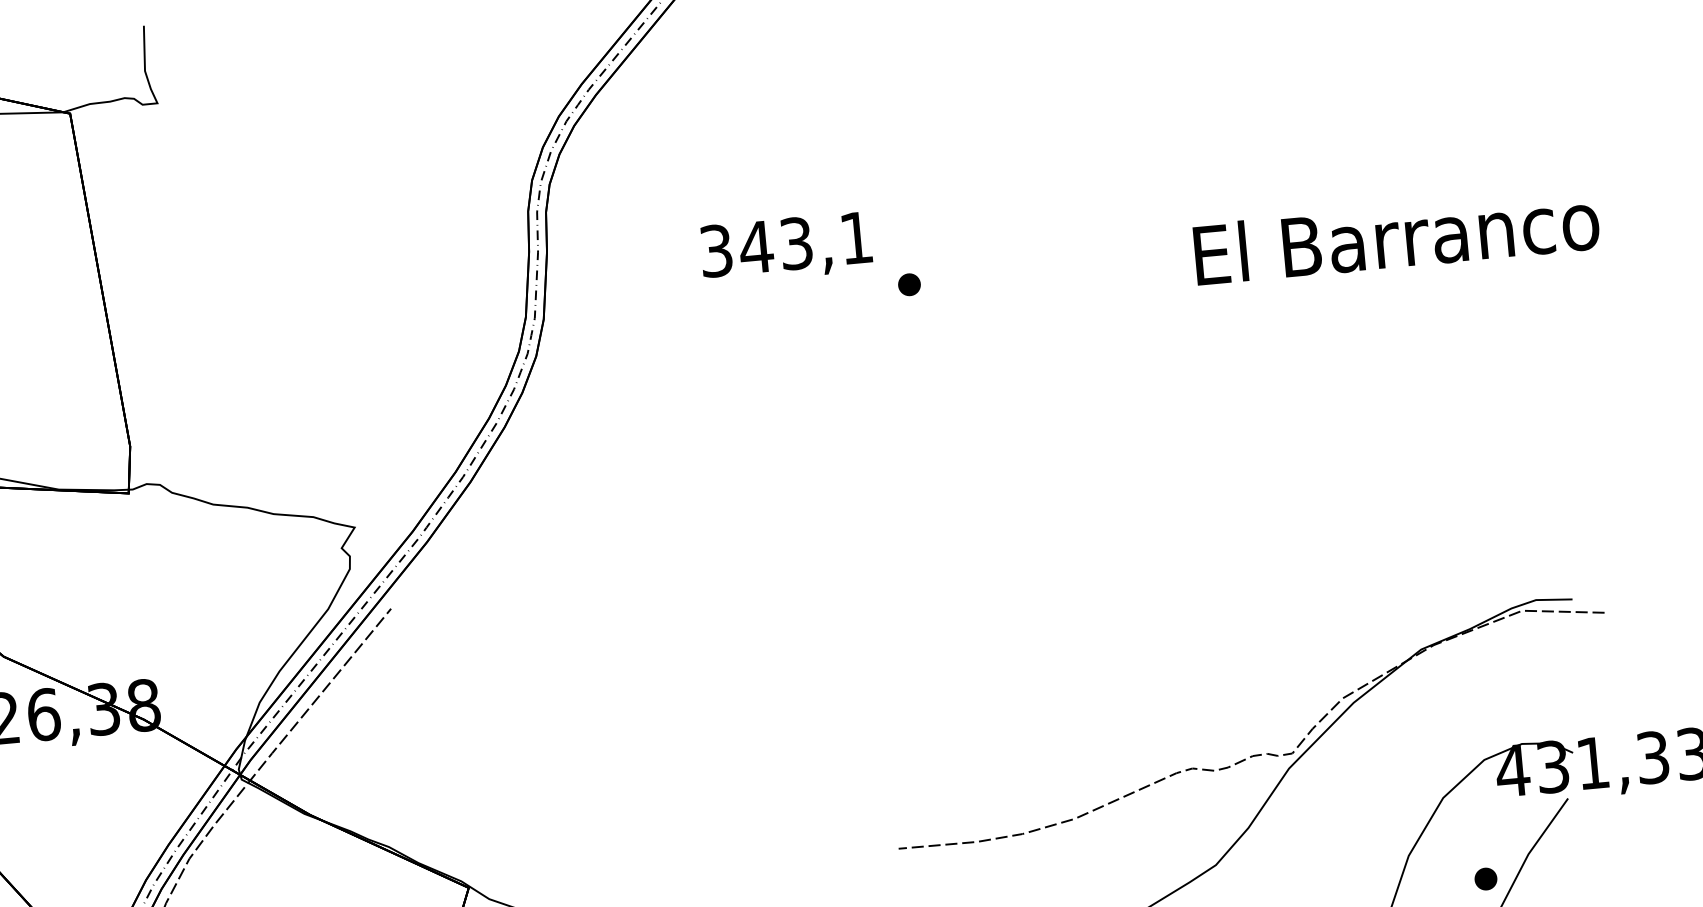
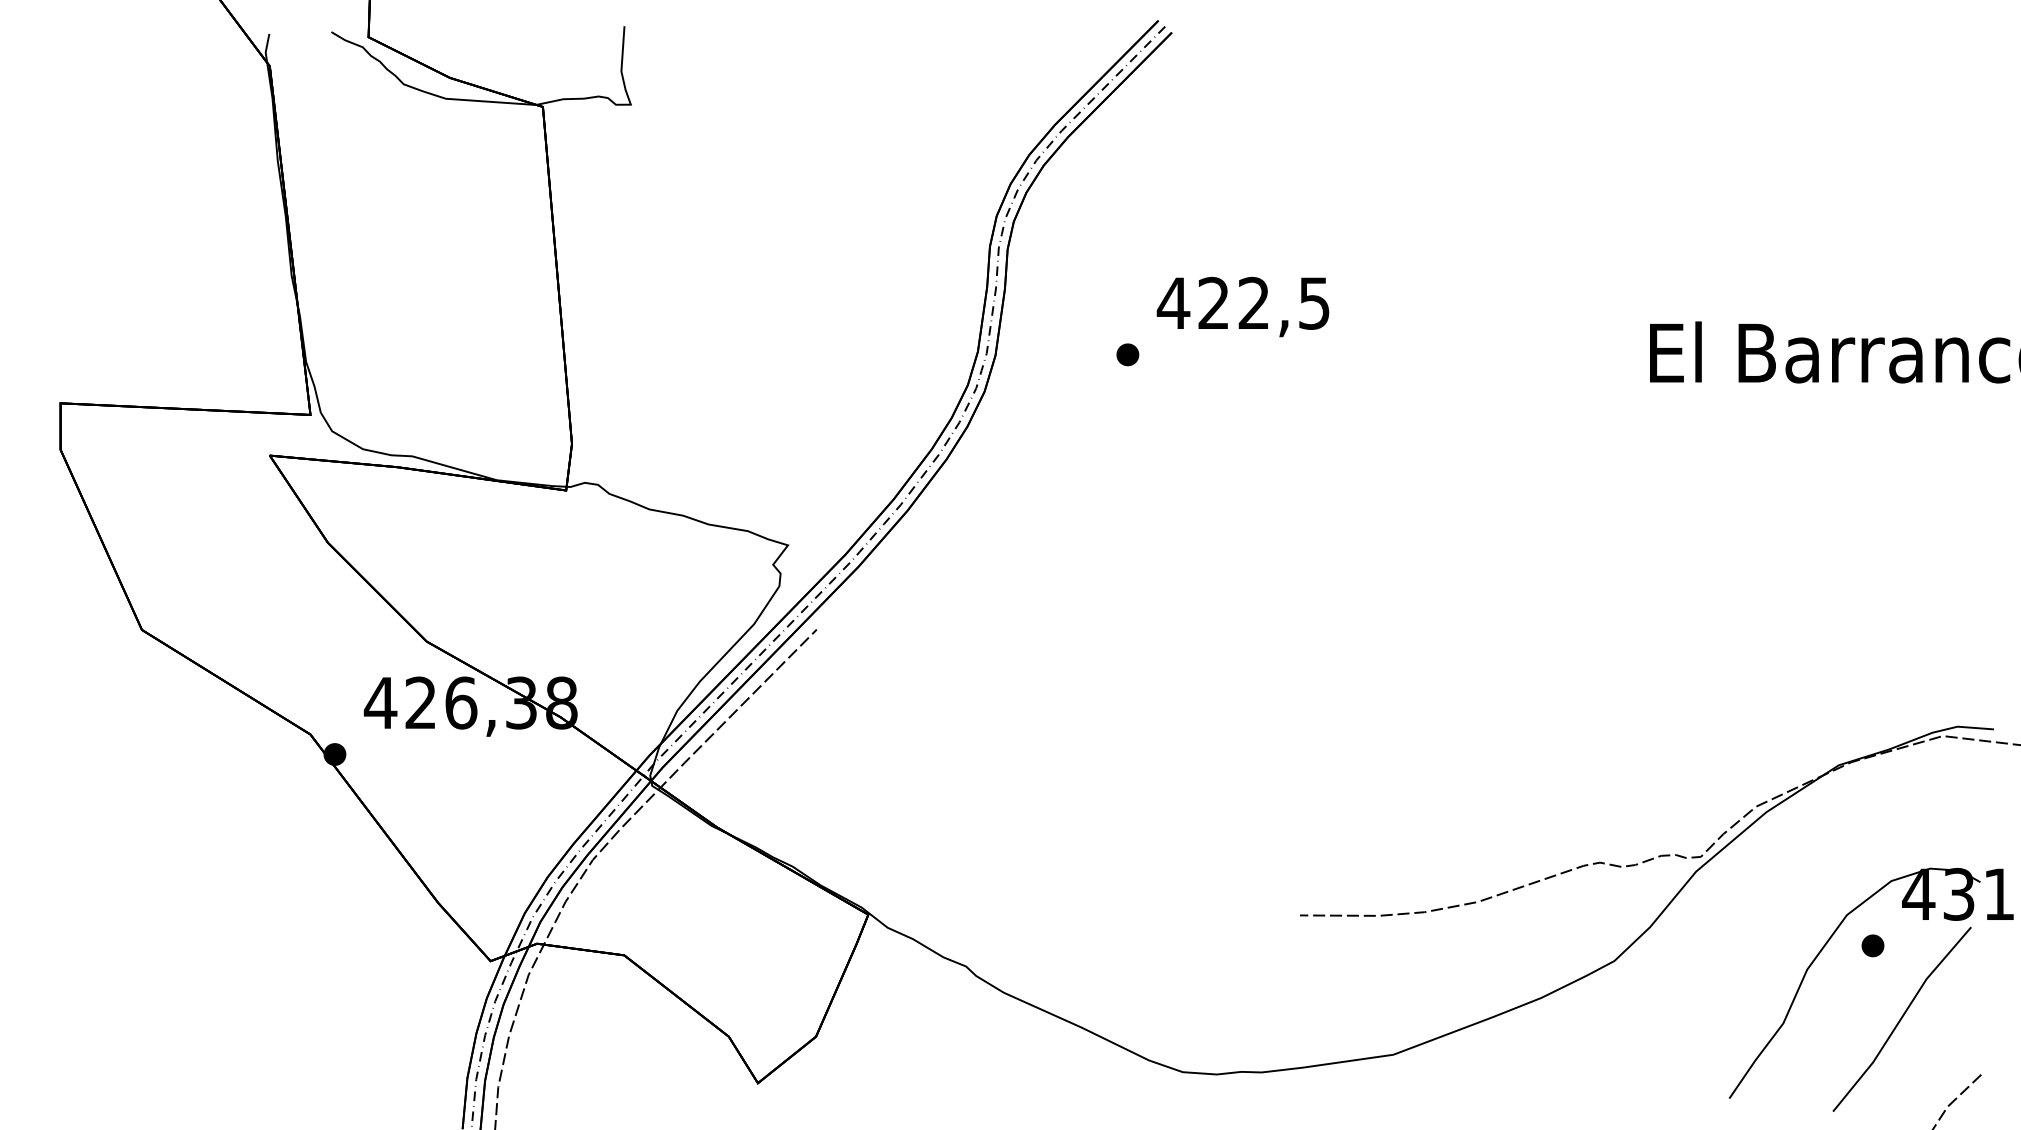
text: (784, 243) -> (1242, 302), 343,1 -> 422,5
part: (909, 284) -> (1127, 354), moved
part: (1485, 878) -> (1872, 945), moved

